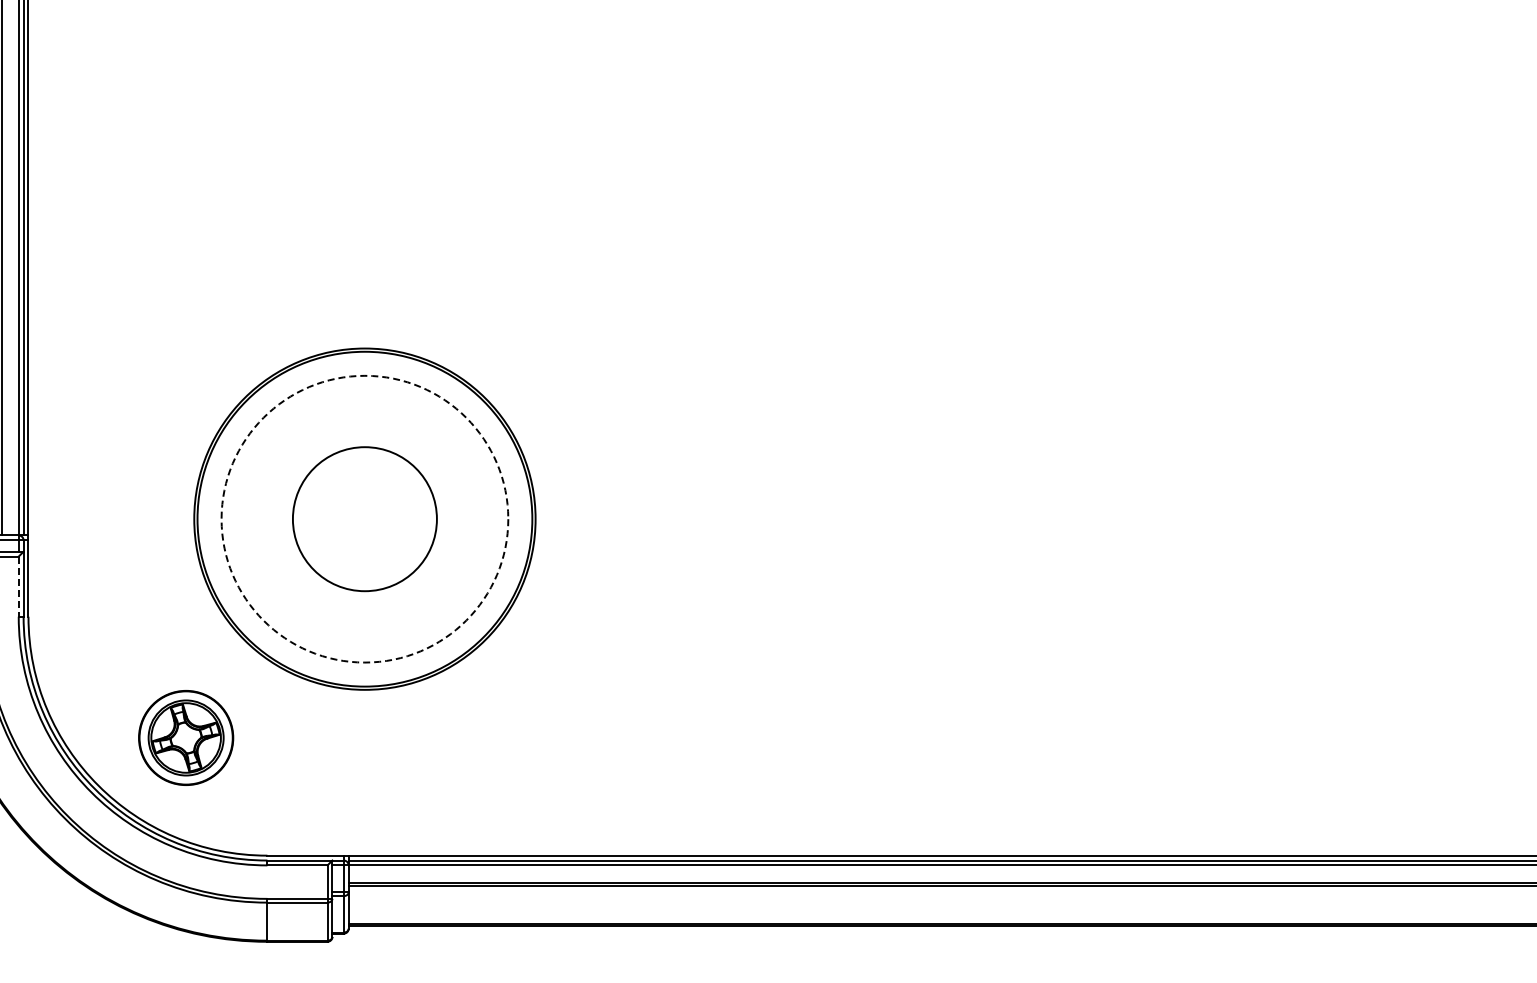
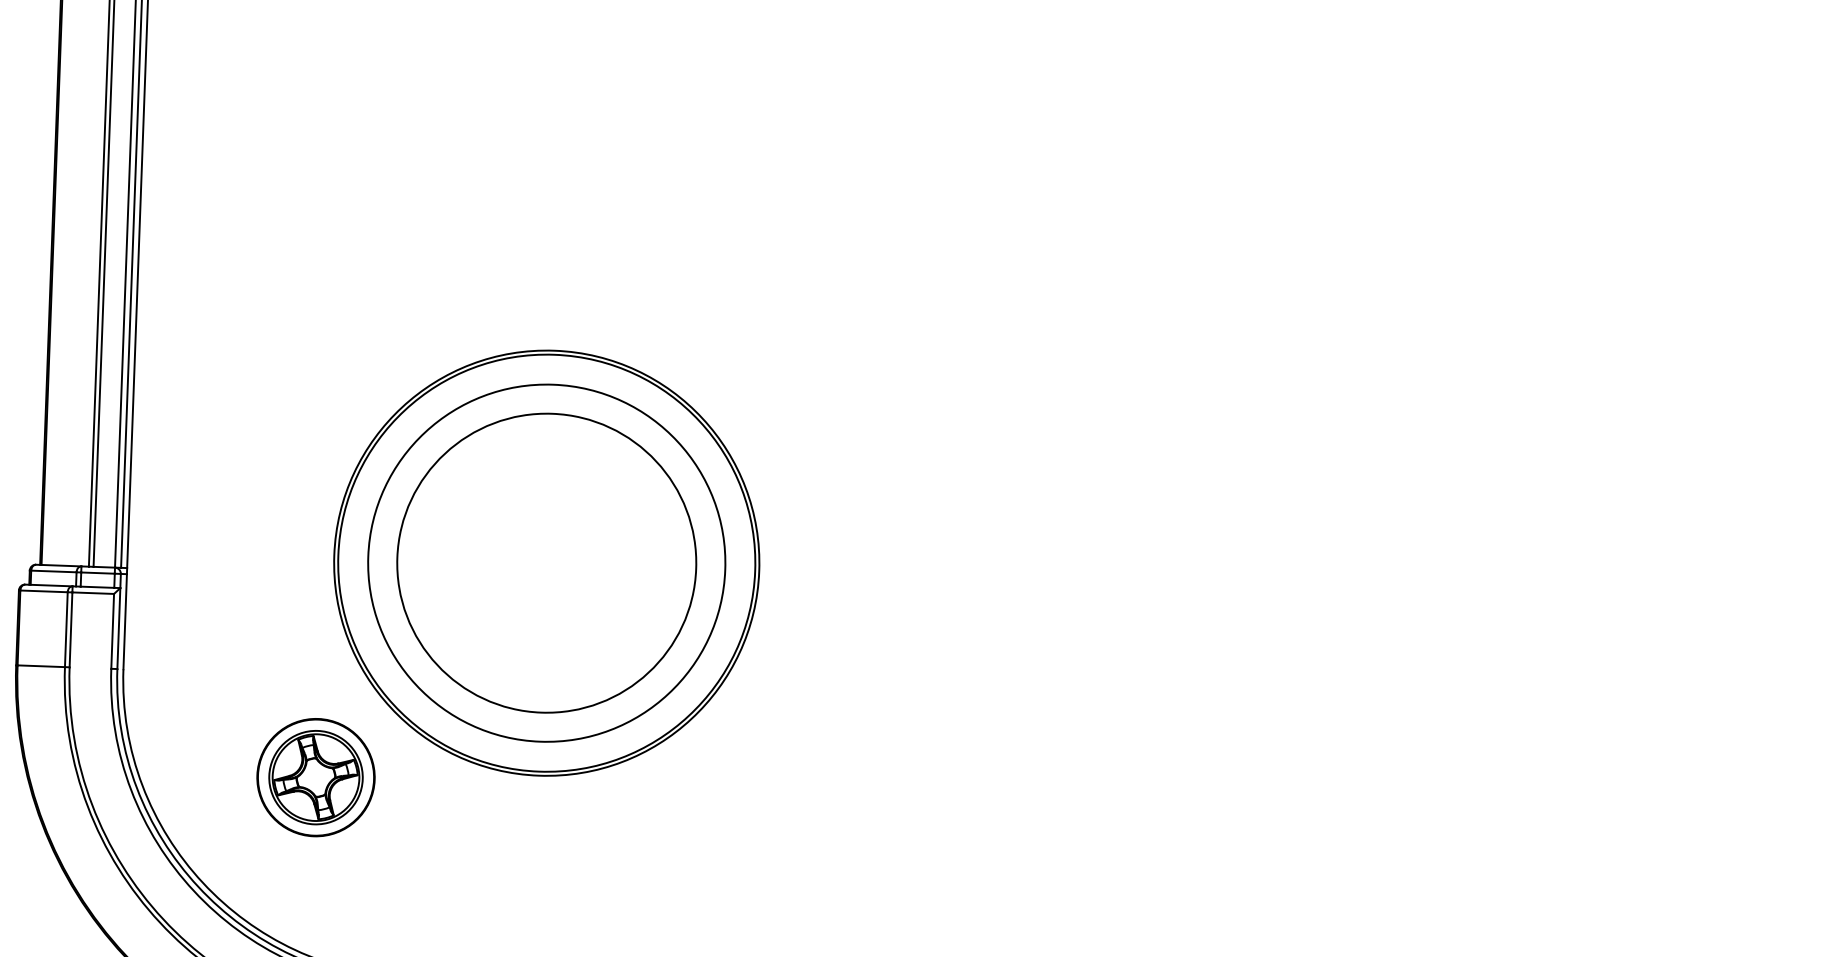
circle: (364, 518) -> (546, 562), dashed -> solid
circle: (364, 519) -> (546, 563), size x1.67
line: (18, 587) -> (112, 632), dashed -> solid
part: (186, 737) -> (316, 777), moved

